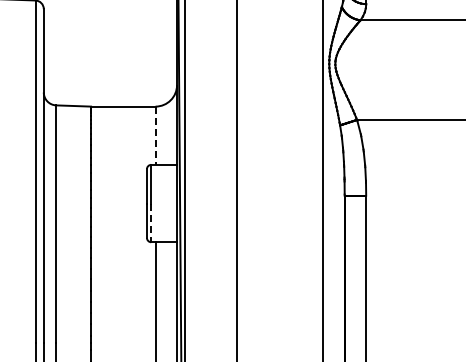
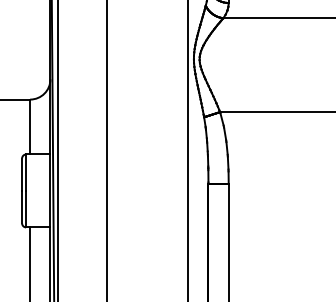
line: (155, 136) -> (30, 127), dashed -> solid
line: (151, 223) -> (26, 209), dashed -> solid

